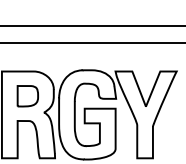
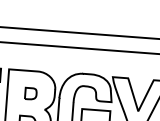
part: (27, 96) -> (30, 93), size x0.6

